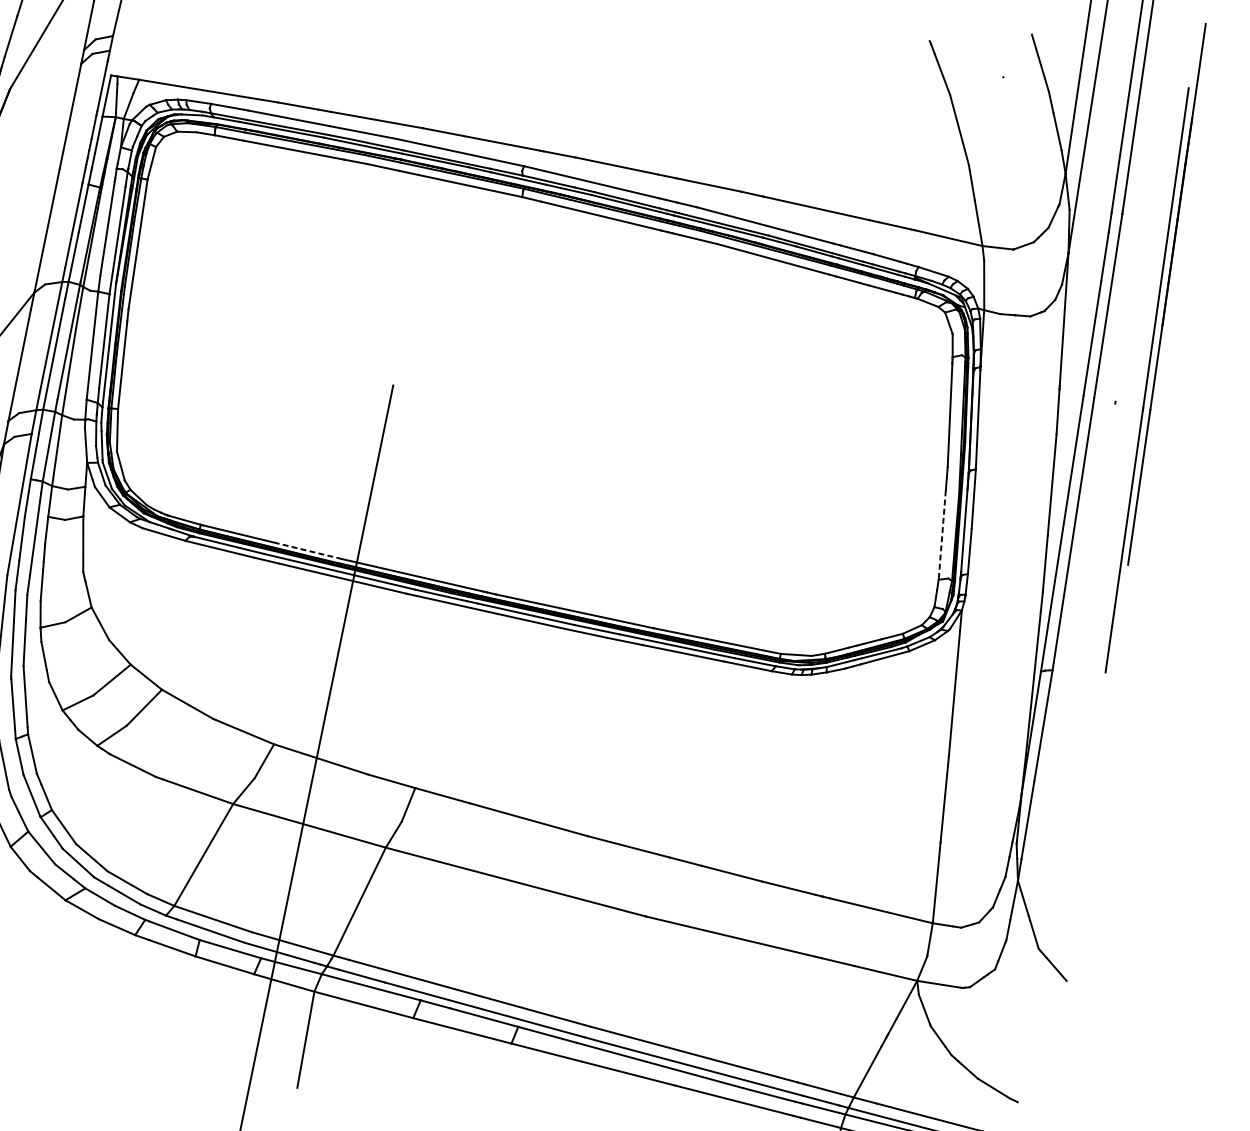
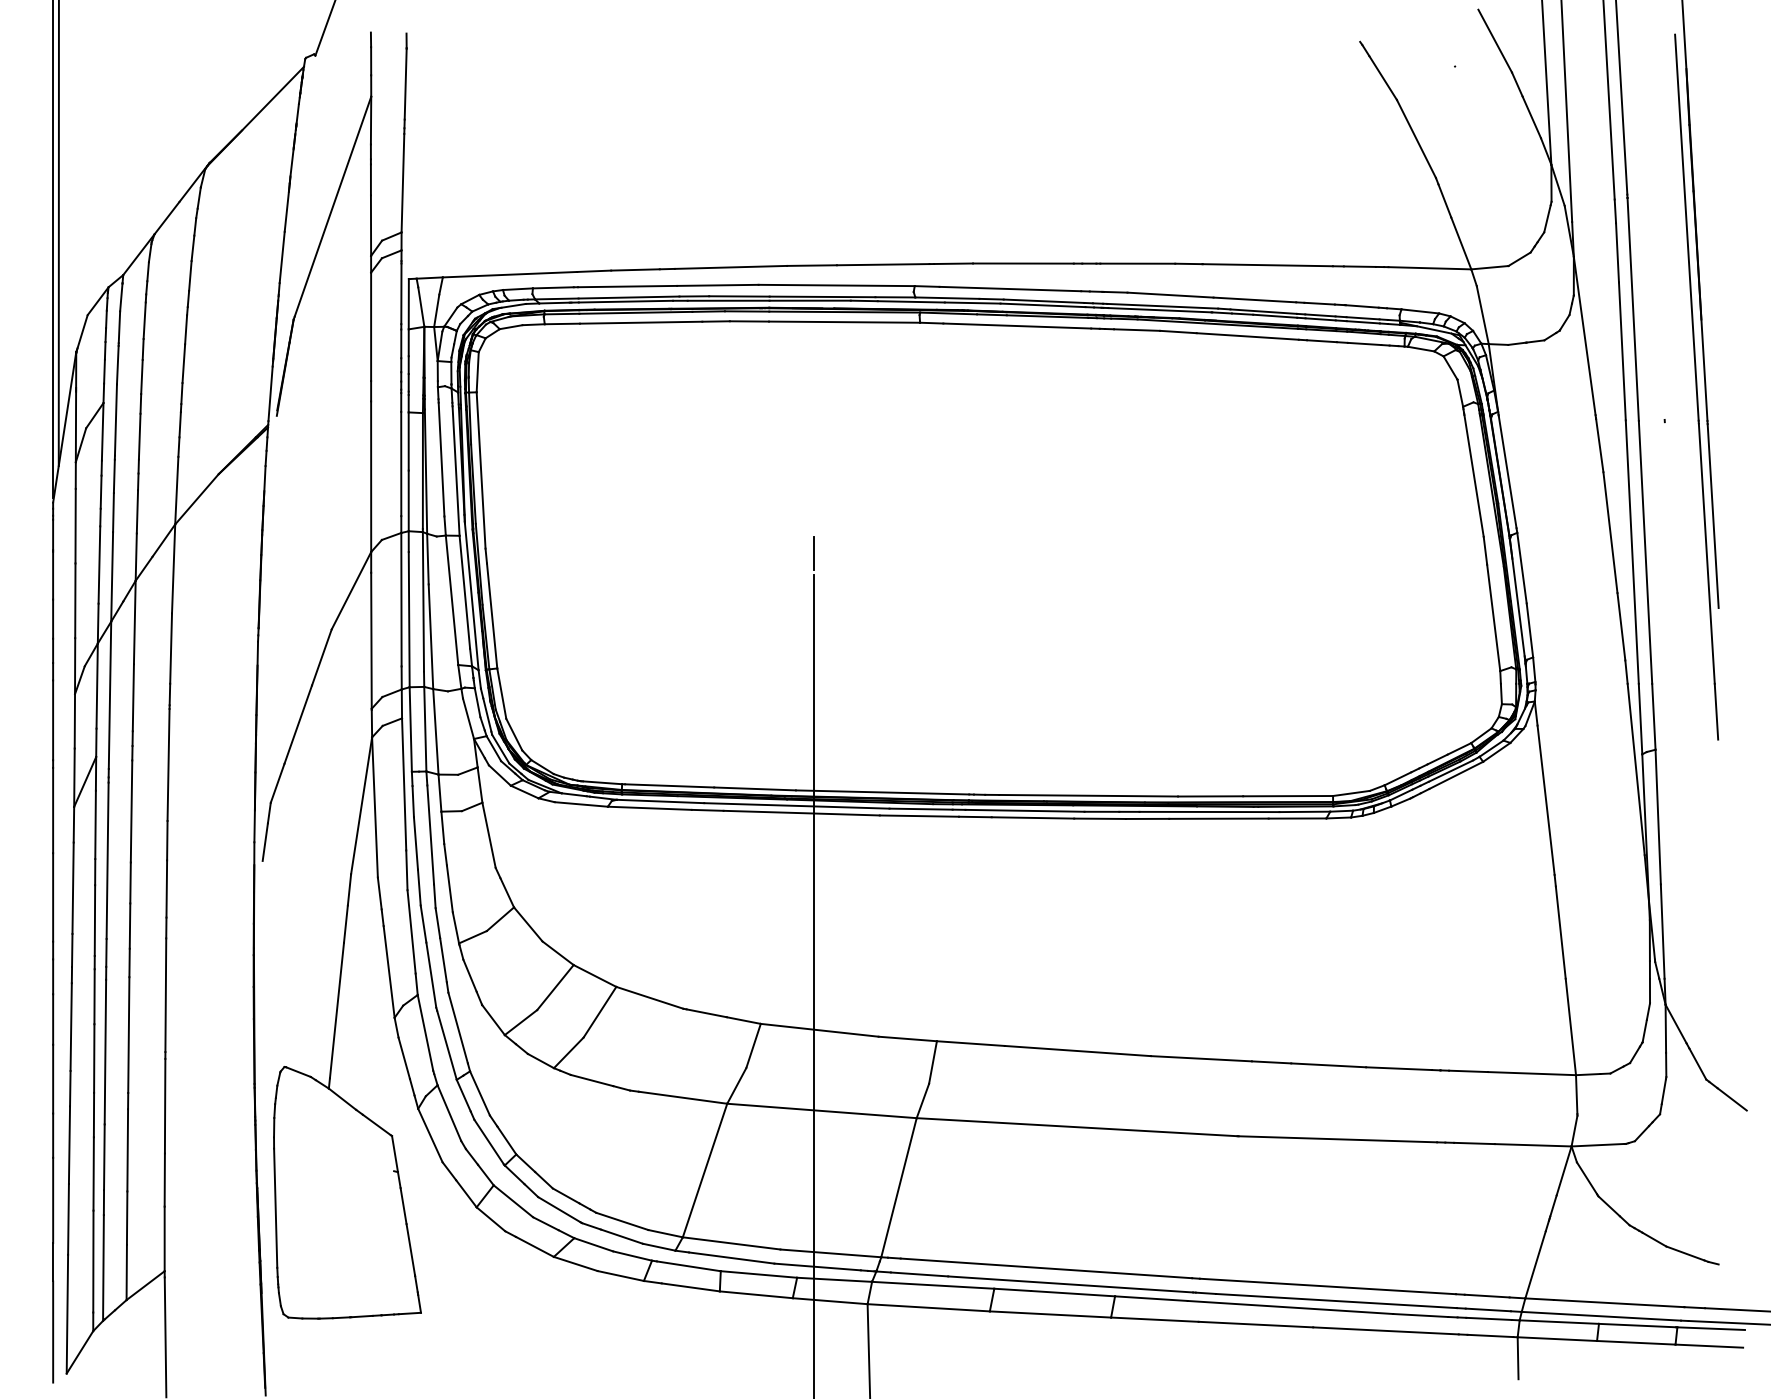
line: (397, 368) -> (814, 553), added
line: (942, 534) -> (1493, 617), dashed -> solid
line: (309, 550) -> (755, 788), dashed -> solid

